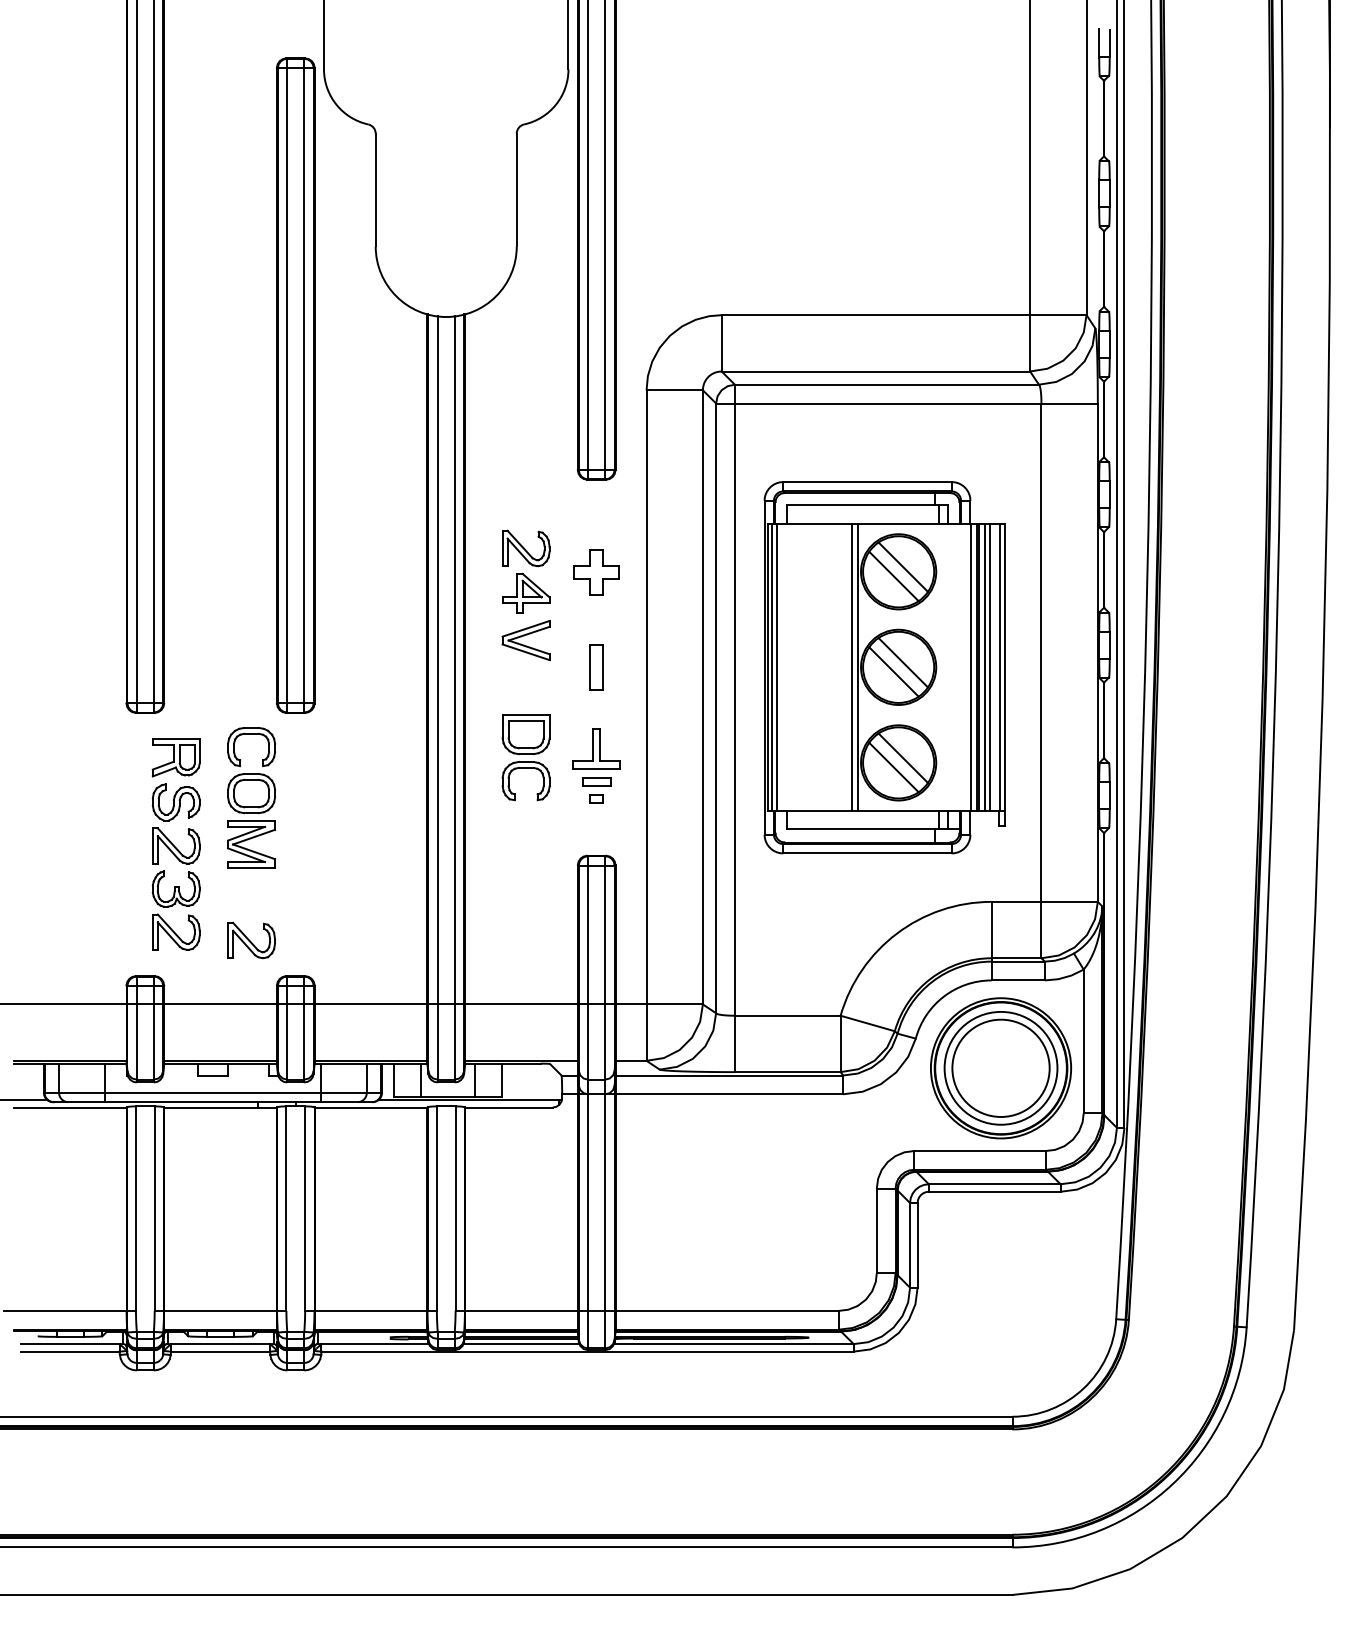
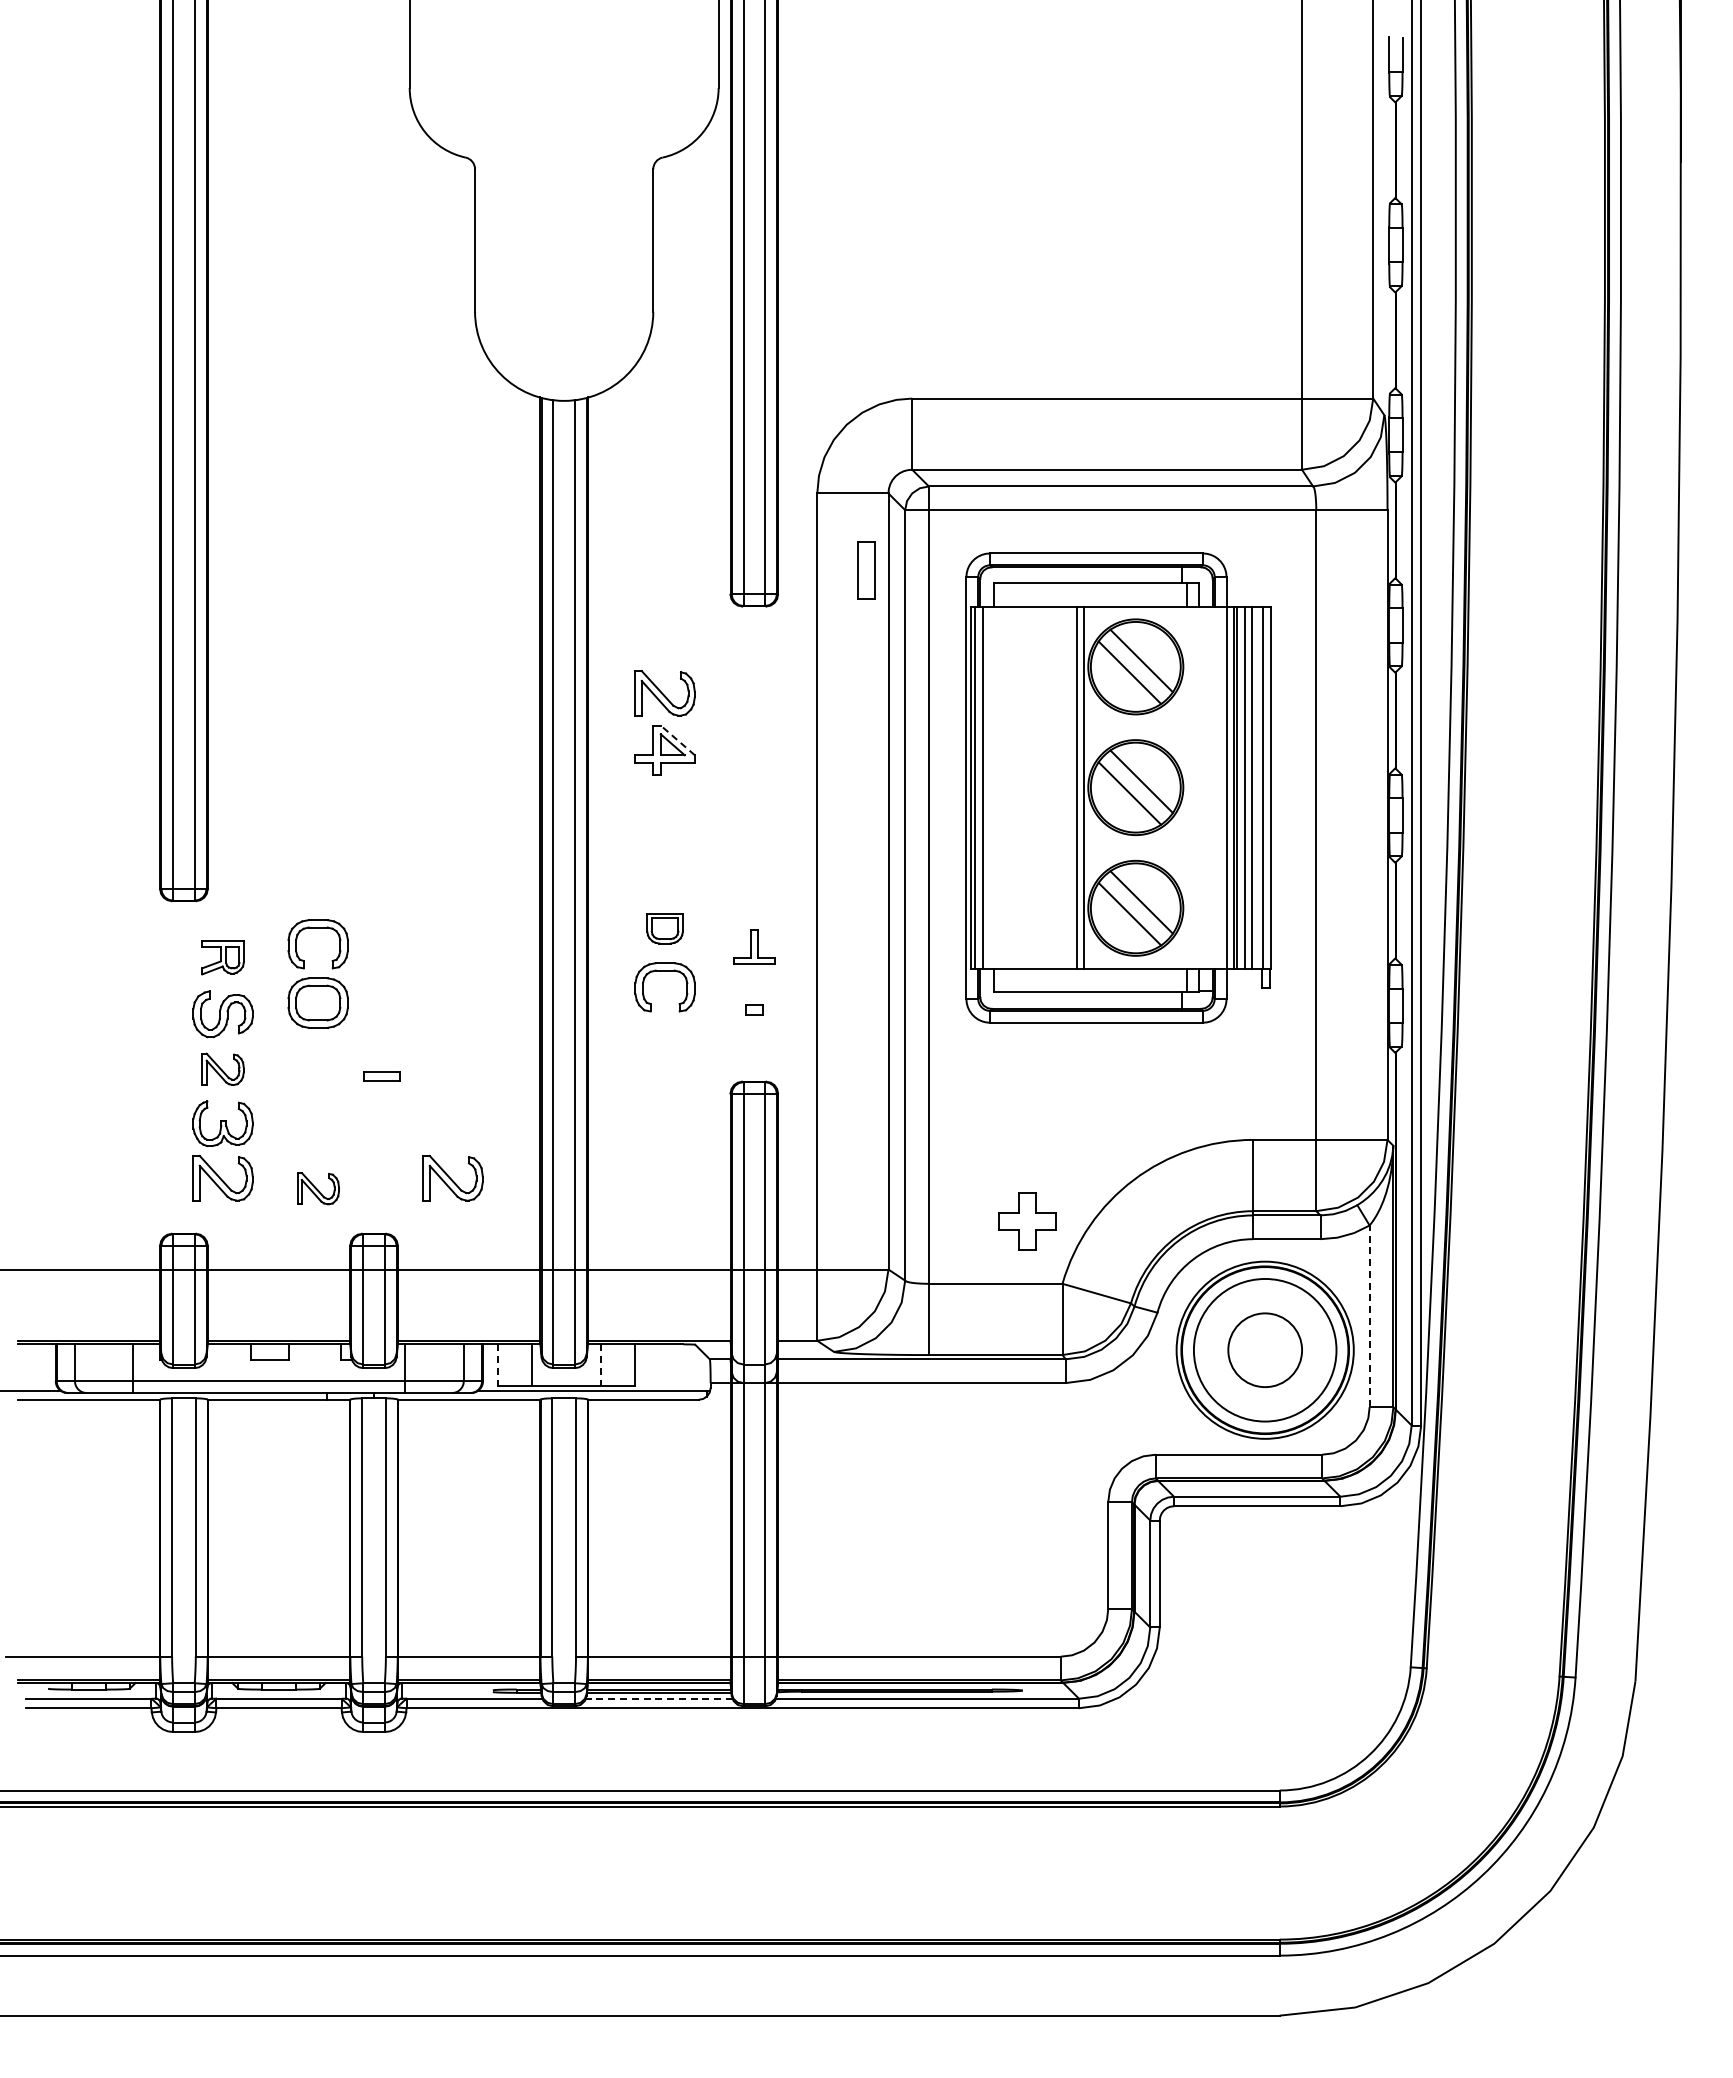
part: (295, 385) -> (373, 487), removed
part: (596, 572) -> (1027, 1221), moved
line: (535, 585) -> (677, 740), solid -> dashed
part: (525, 640) -> (664, 809), removed
part: (884, 667) -> (1118, 787), moved
part: (596, 668) -> (866, 570), moved
part: (525, 734) -> (664, 928), size x0.6
part: (596, 748) -> (754, 946), size x0.7
part: (175, 757) -> (222, 957), size x0.7
part: (596, 782) -> (381, 1076), moved
part: (249, 839) -> (315, 1061), removed
part: (175, 846) -> (222, 1069), size x0.7
part: (357, 931) -> (452, 1177), added
part: (251, 940) -> (318, 1188), size x0.7
line: (1083, 1041) -> (1369, 1316), solid -> dashed
circle: (1000, 1067) -> (1264, 1349), size x0.6
line: (393, 1080) -> (497, 1365), solid -> dashed
line: (474, 1080) -> (600, 1365), solid -> dashed
line: (521, 1343) -> (659, 1698), solid -> dashed

